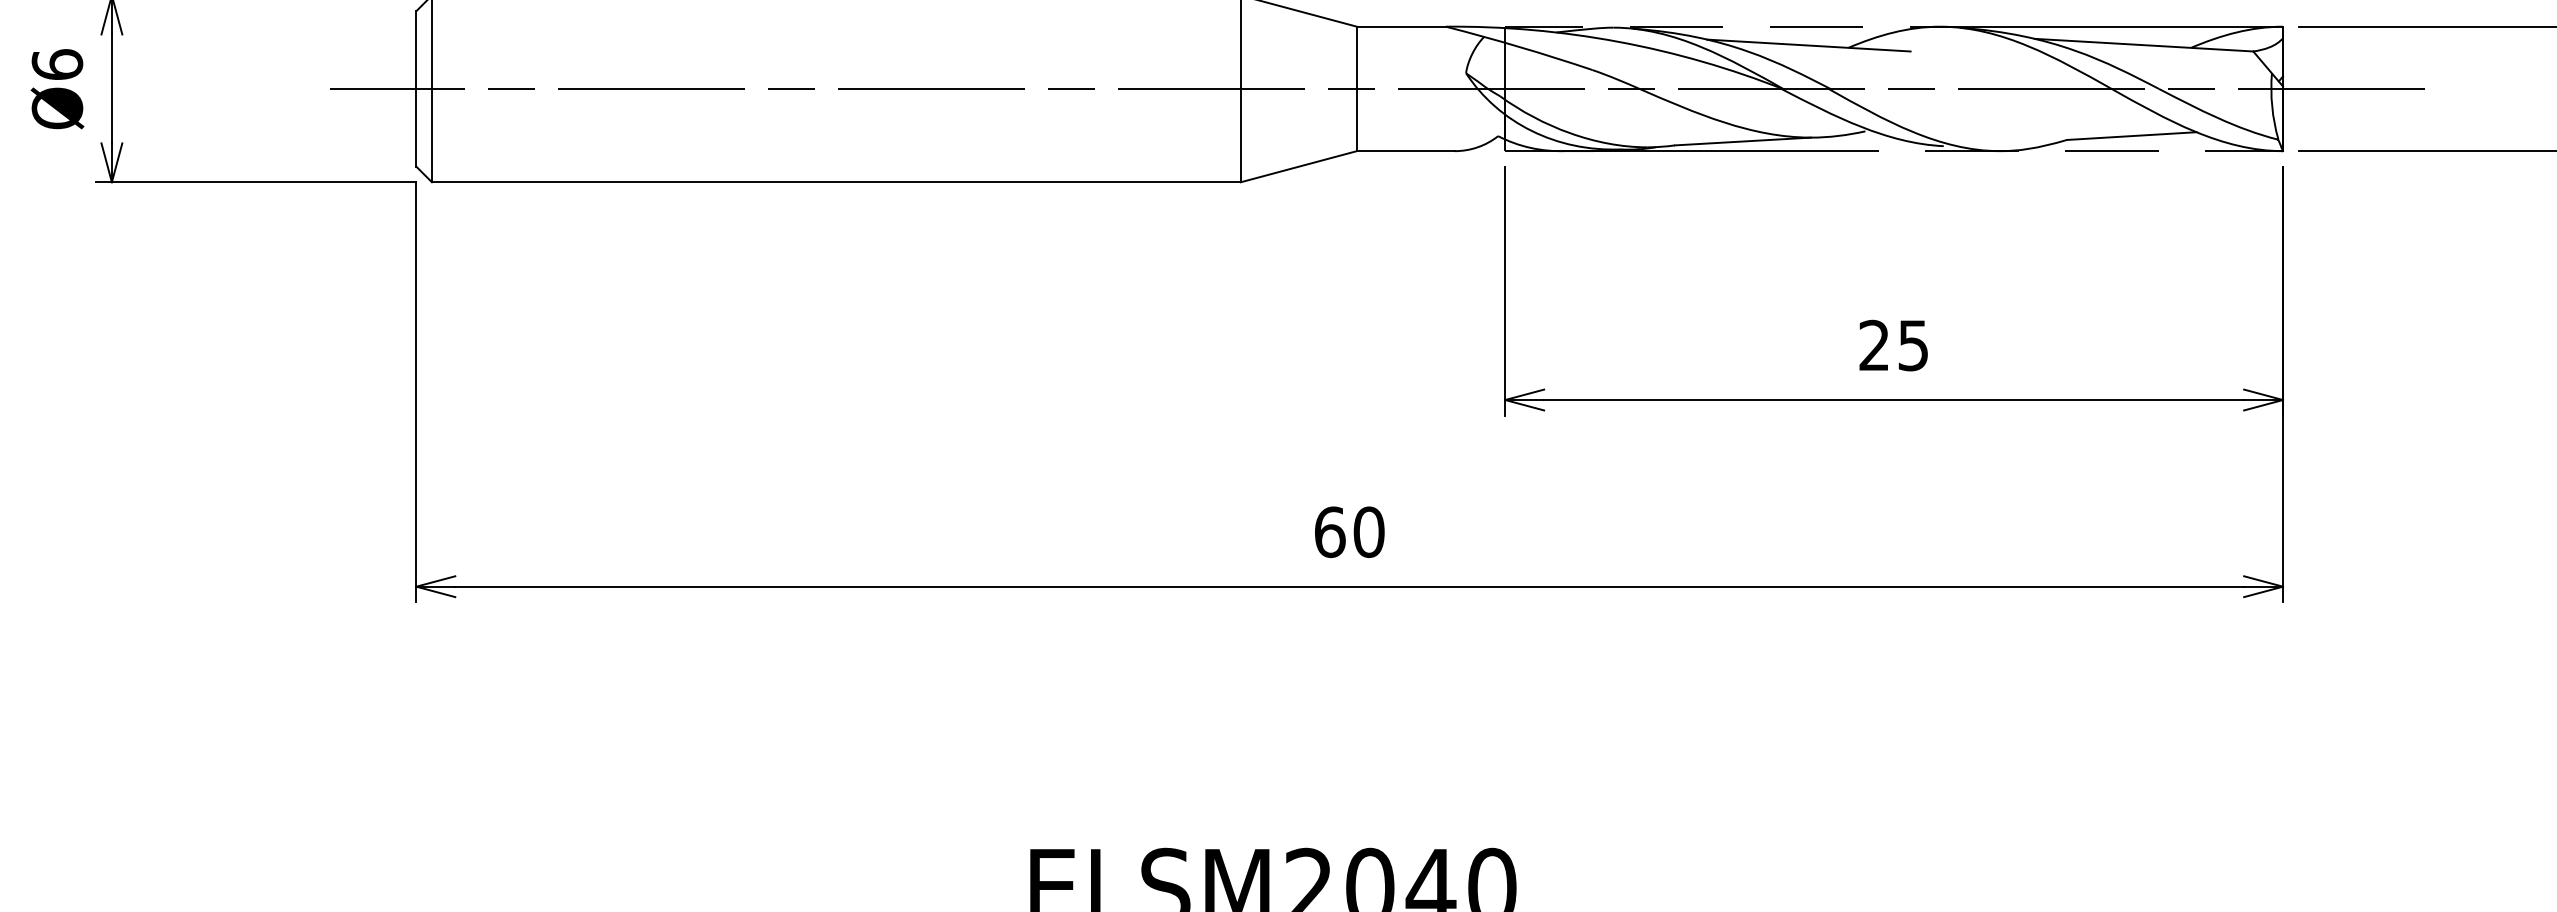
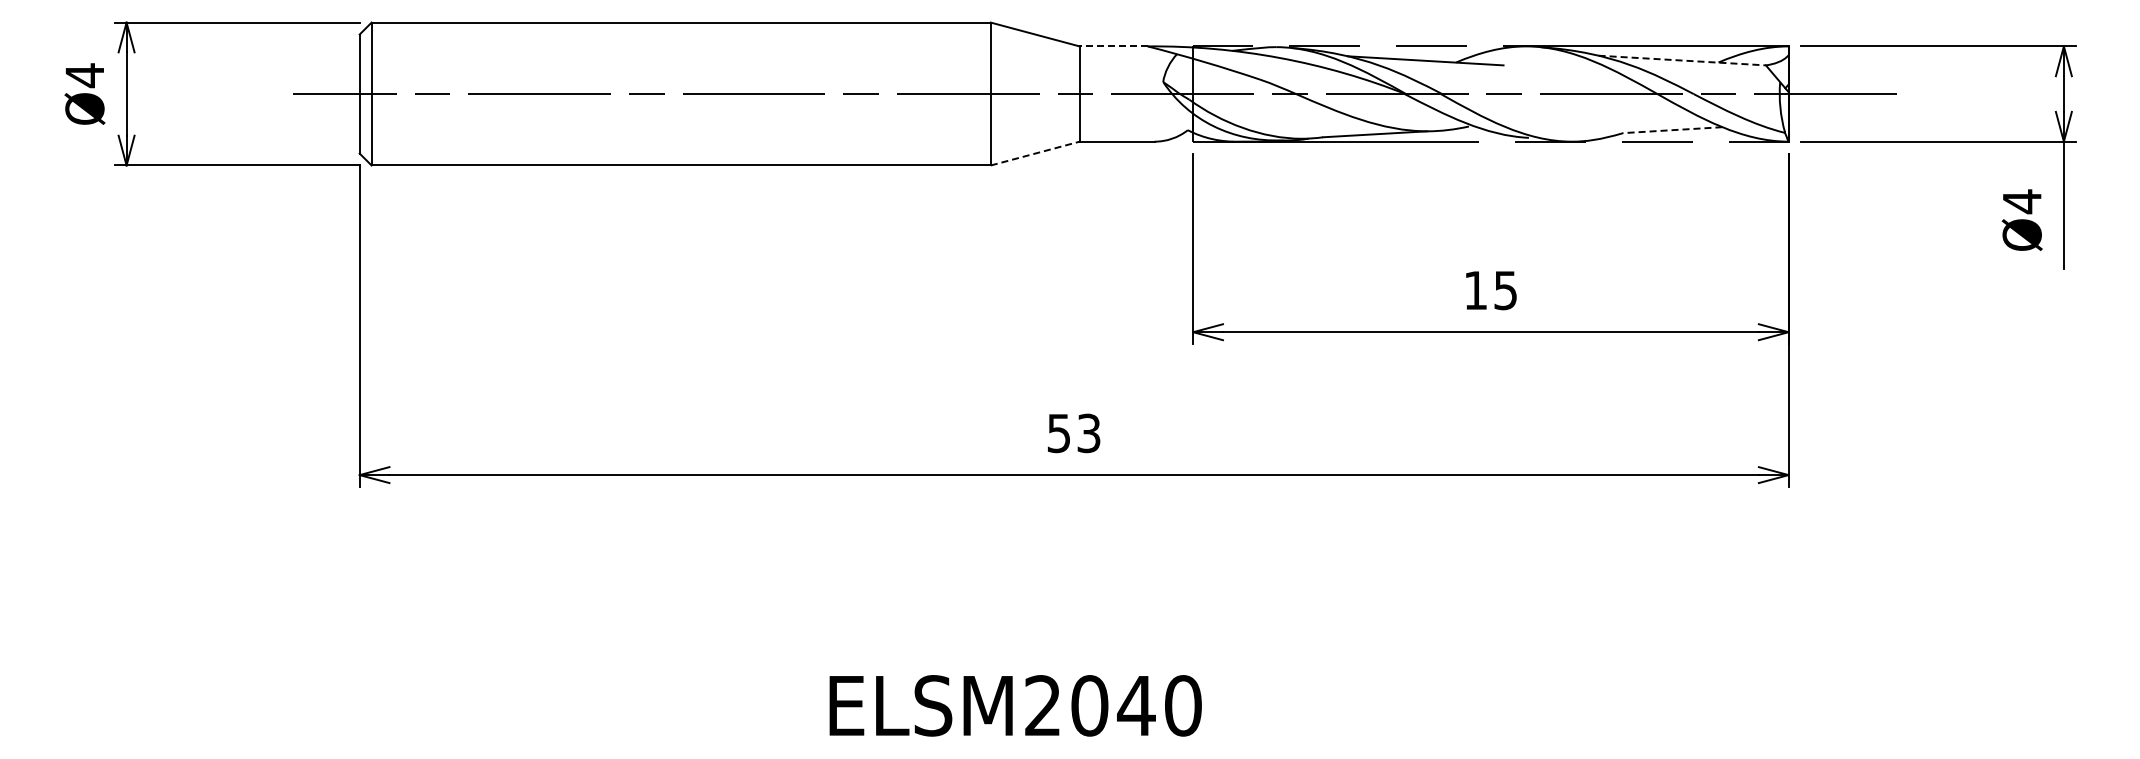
line: (1401, 26) -> (1113, 46), solid -> dashed
line: (2144, 45) -> (1682, 60), solid -> dashed
text: (56, 64) -> (84, 75), Ø6 -> Ø4
line: (2131, 136) -> (1672, 130), solid -> dashed
line: (1299, 166) -> (1035, 153), solid -> dashed
text: (1873, 344) -> (1475, 289), 25 -> 15
text: (1348, 532) -> (1073, 433), 60 -> 53

